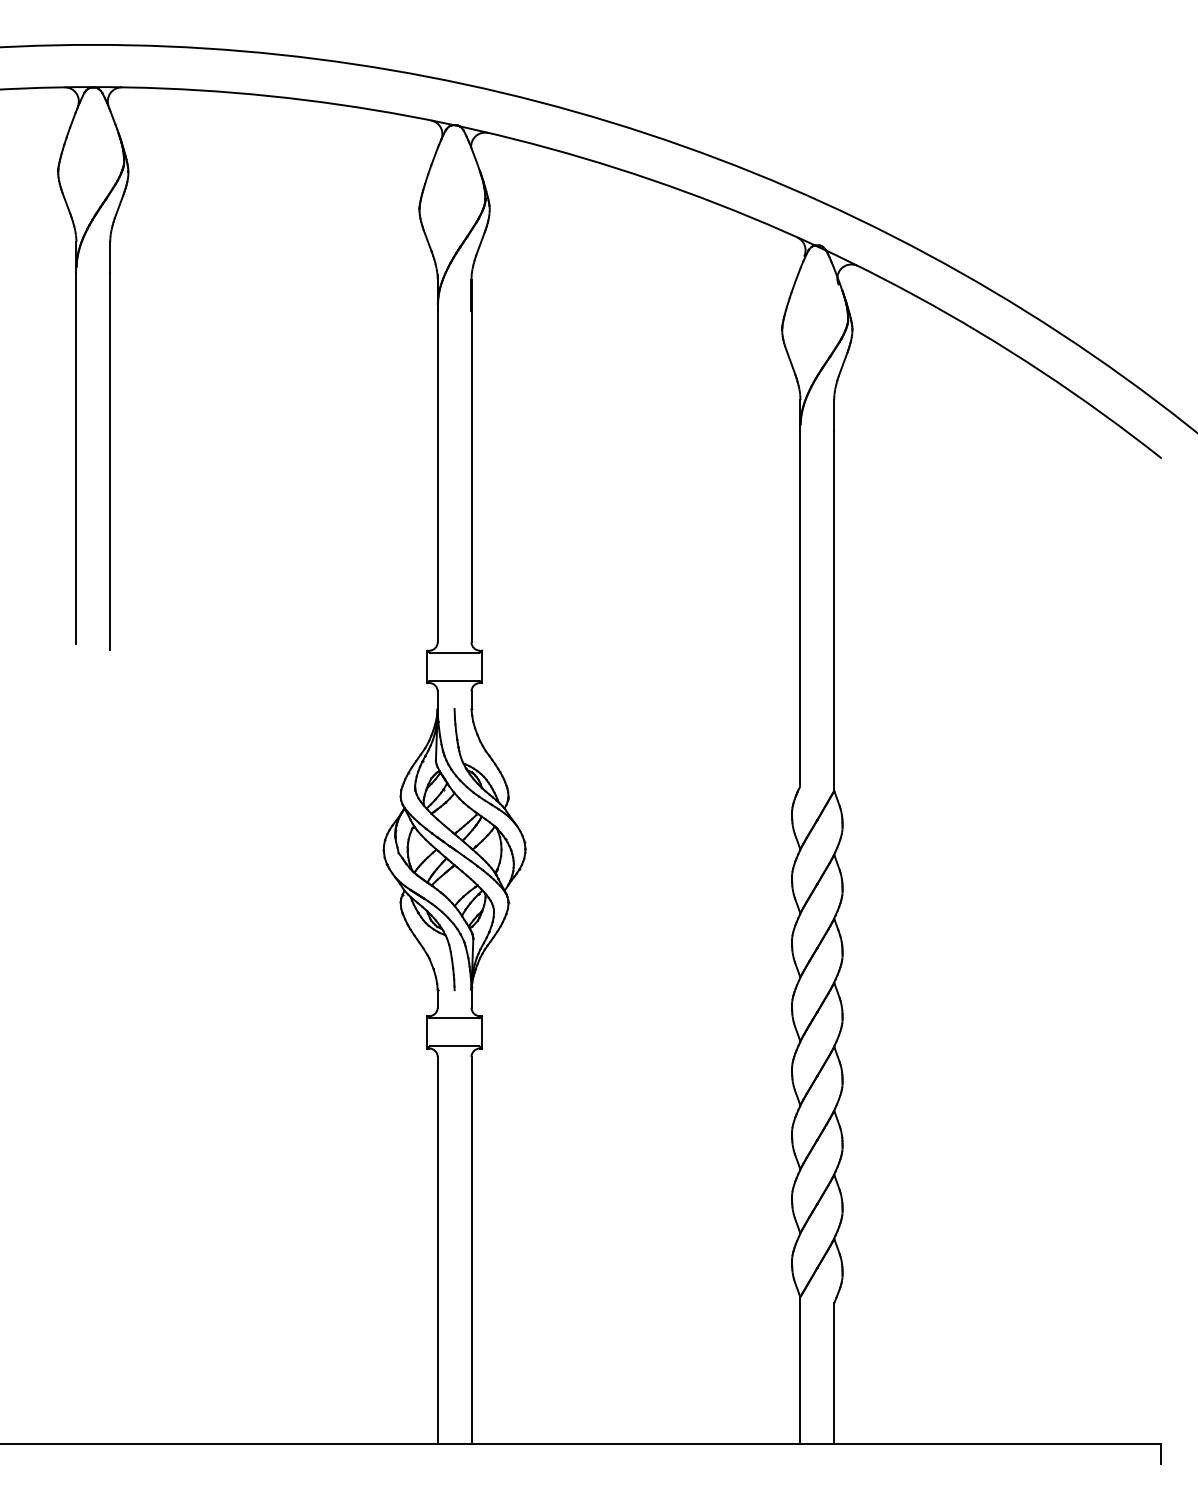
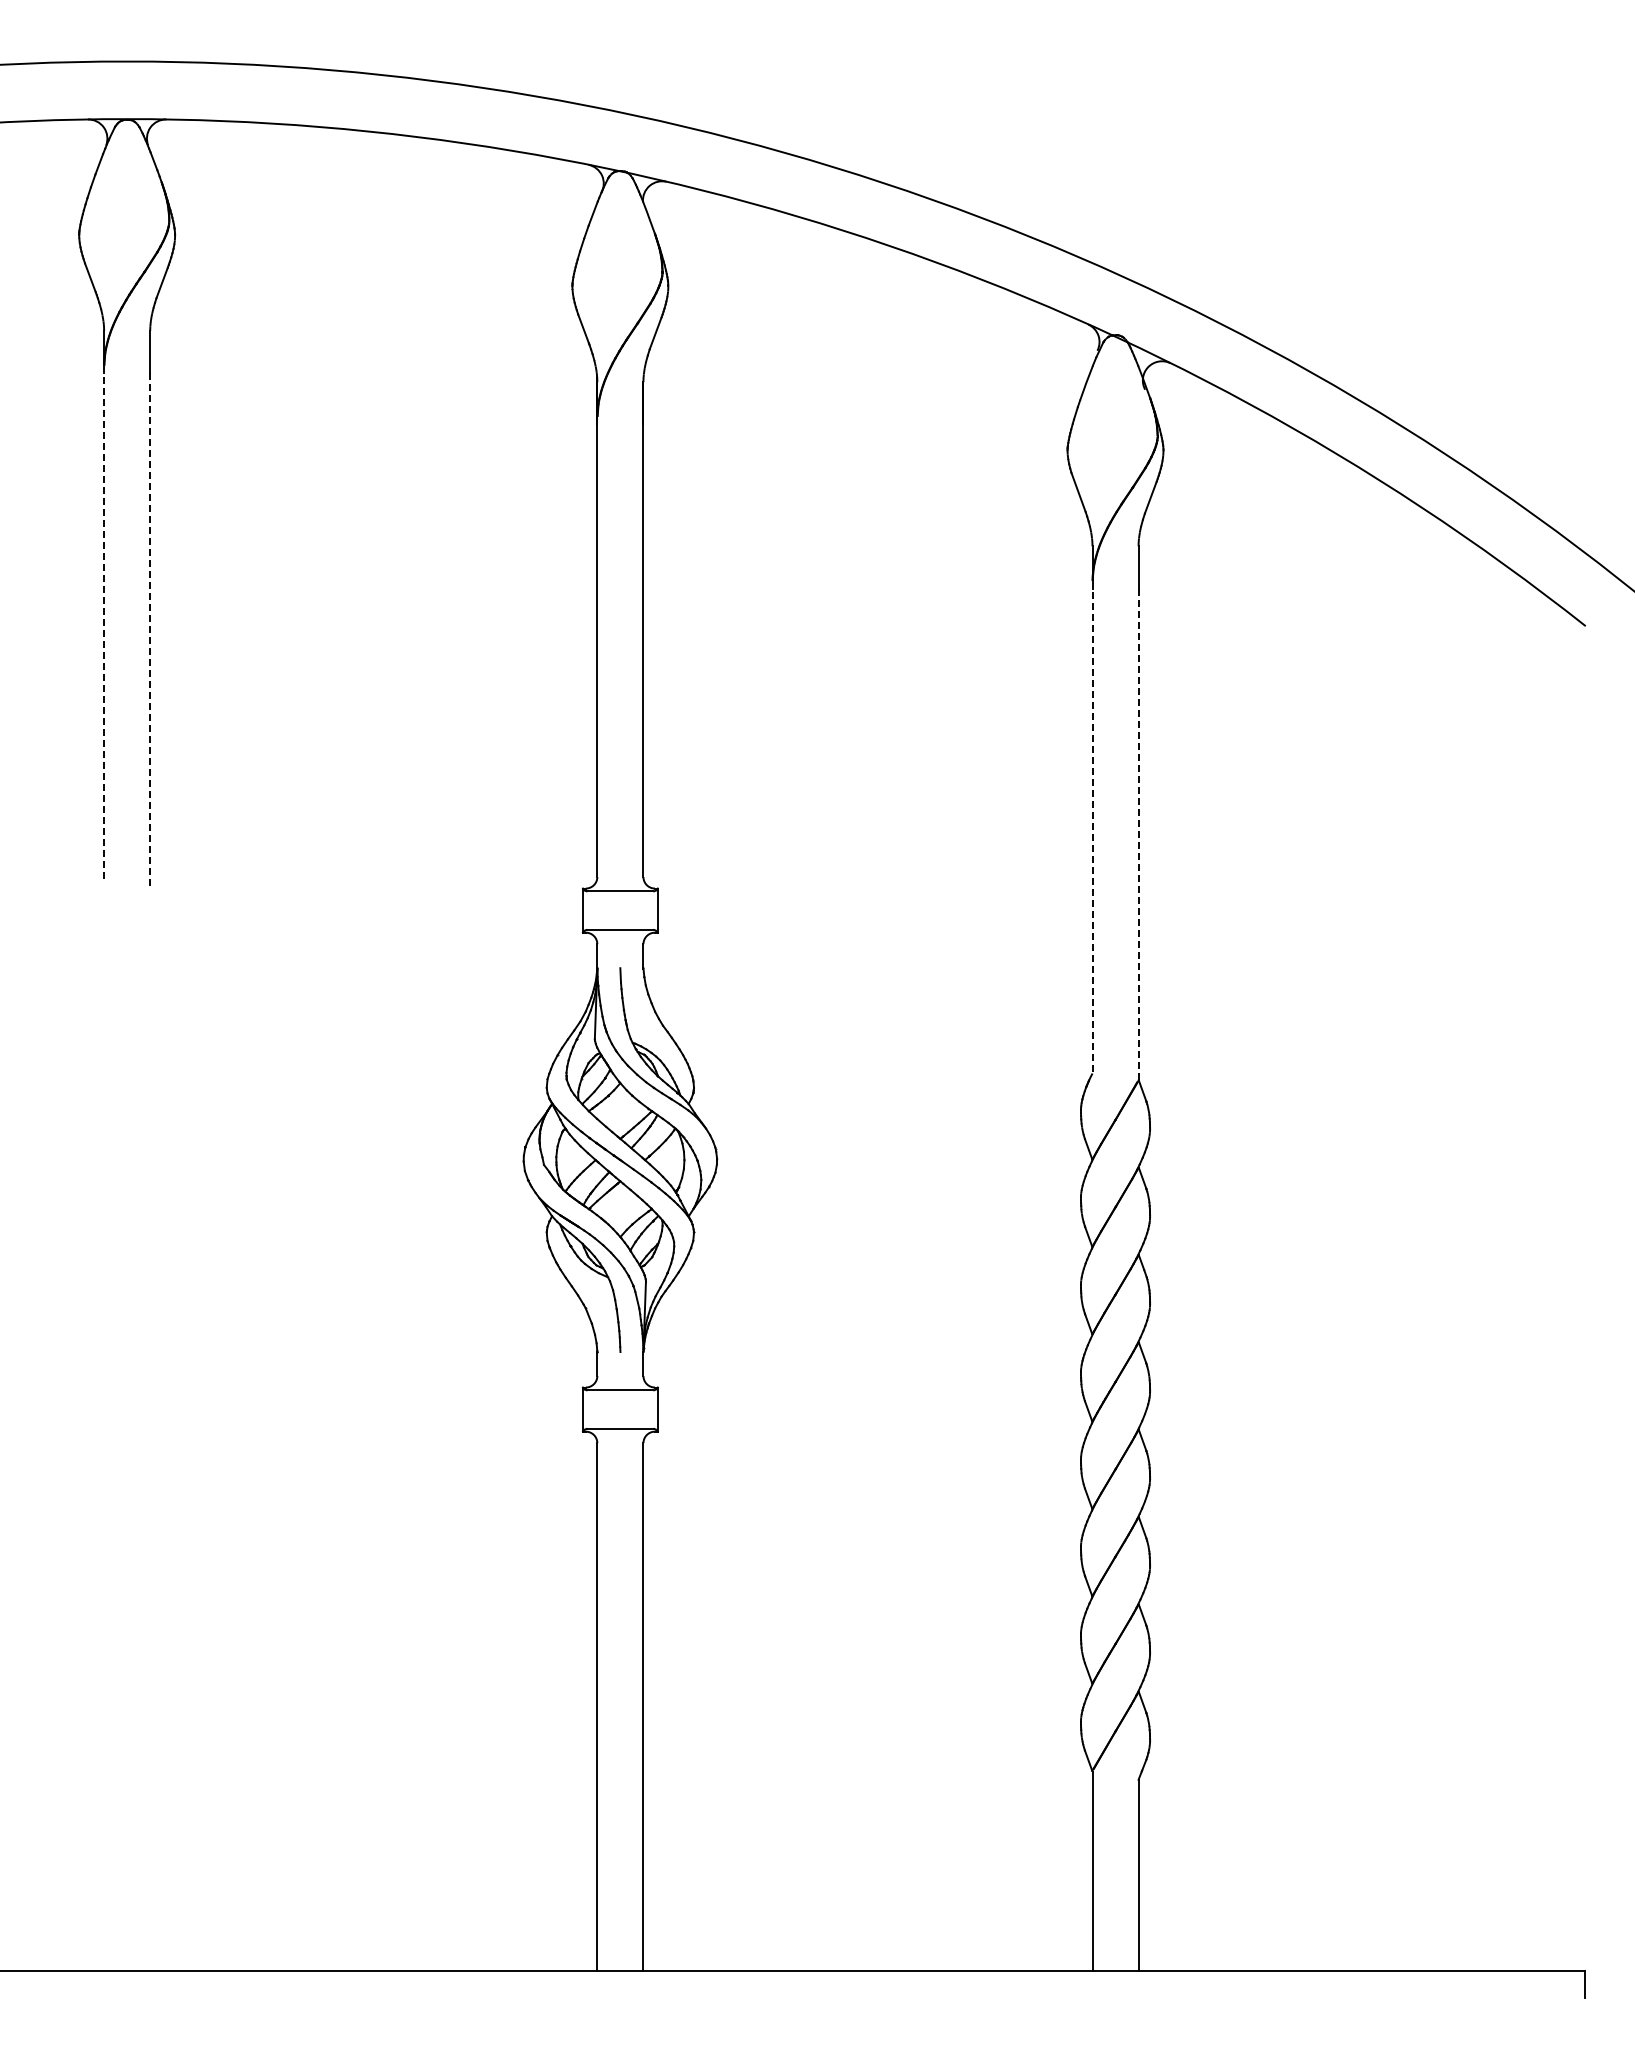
line: (76, 458) -> (104, 626), solid -> dashed
line: (110, 461) -> (150, 630), solid -> dashed
line: (800, 608) -> (1092, 830), solid -> dashed
line: (834, 611) -> (1138, 834), solid -> dashed

